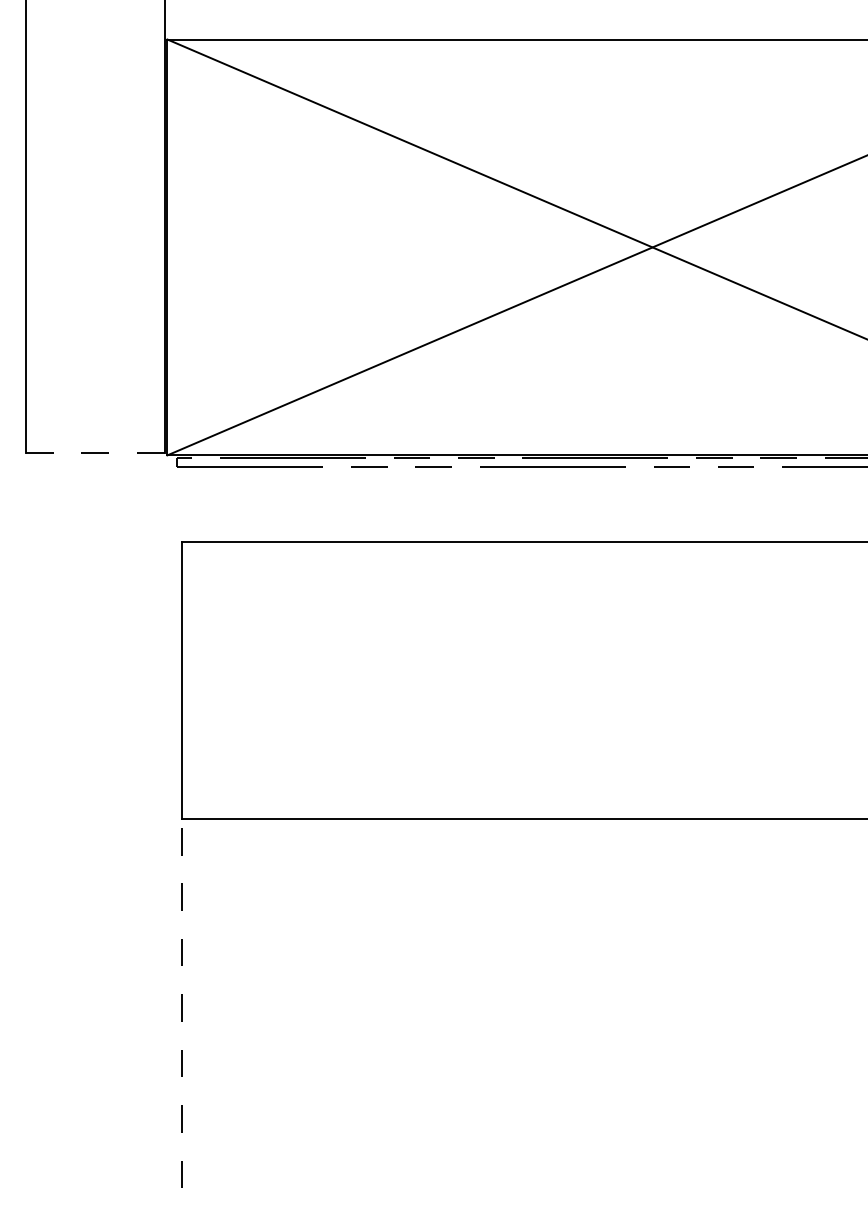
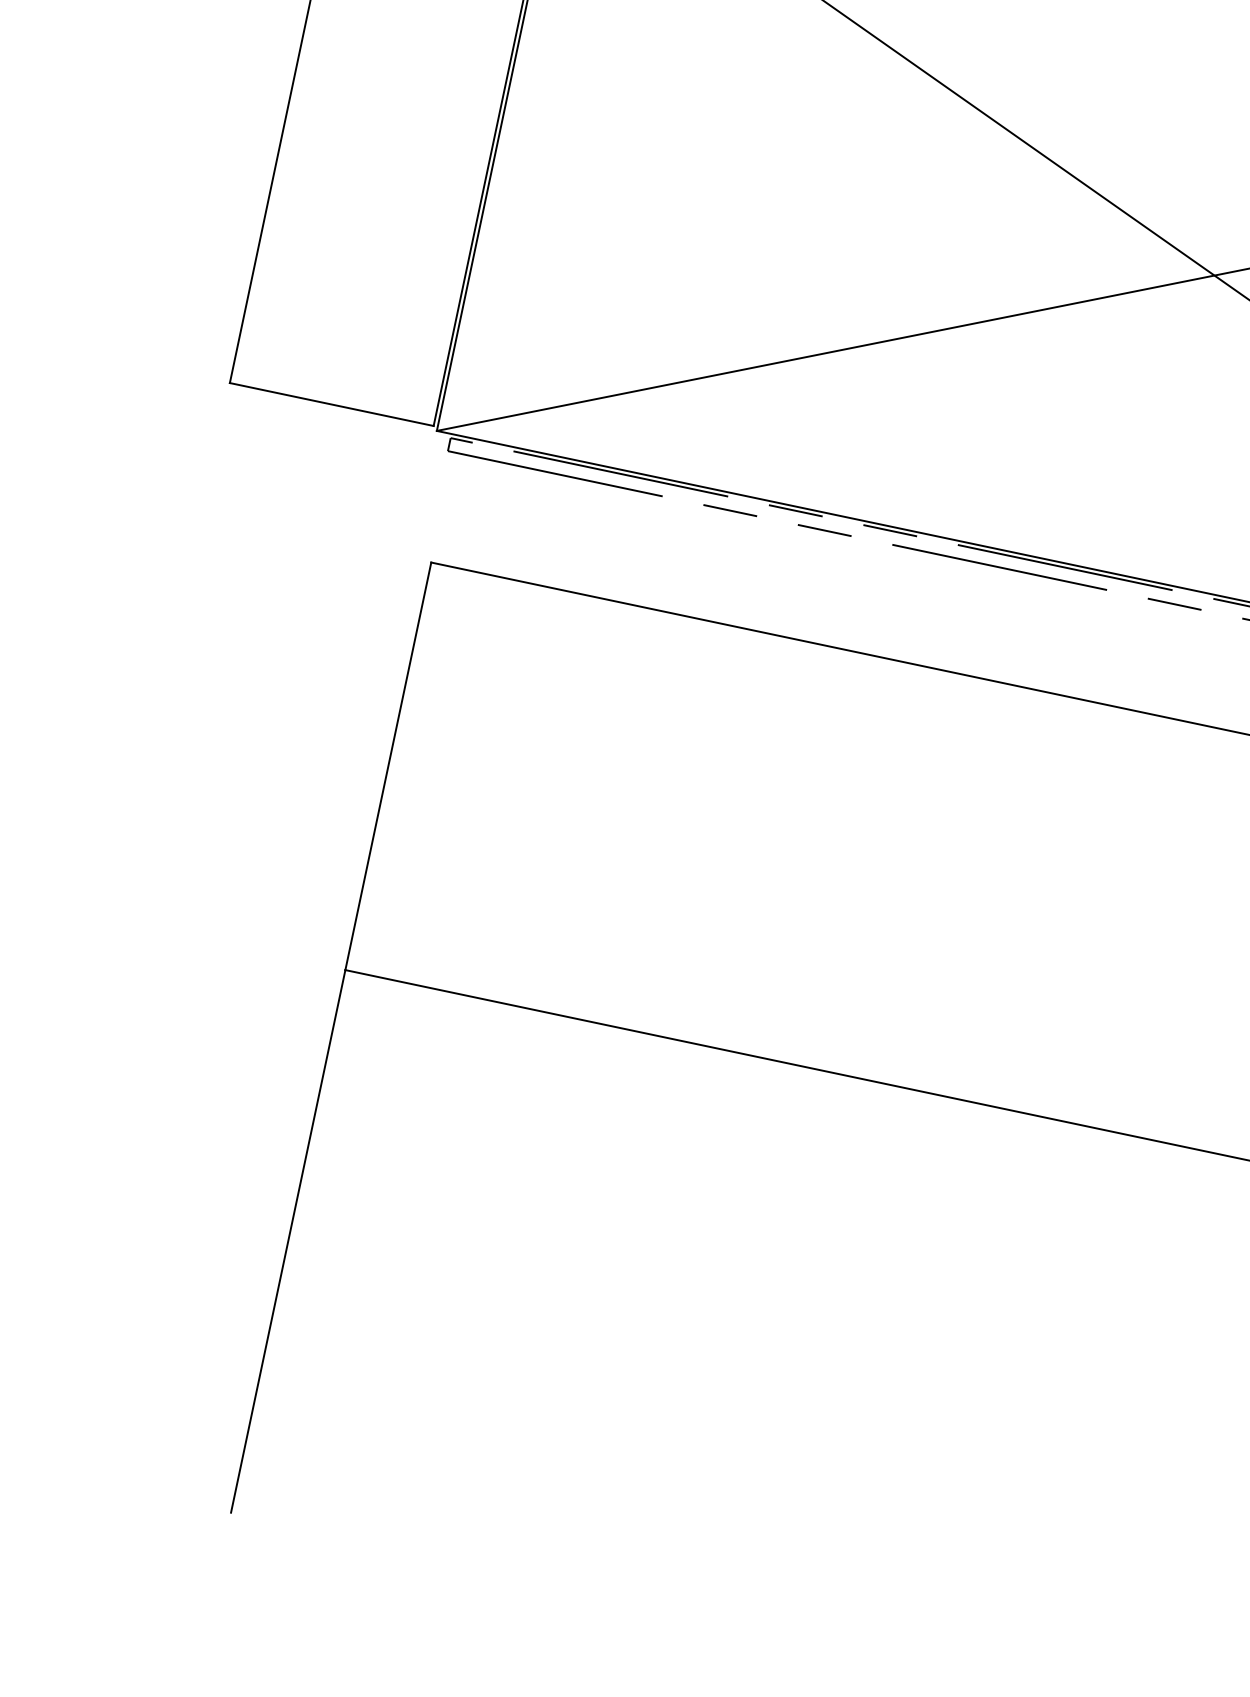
line: (95, 452) -> (332, 404), dashed -> solid
line: (181, 1003) -> (287, 1241), dashed -> solid

